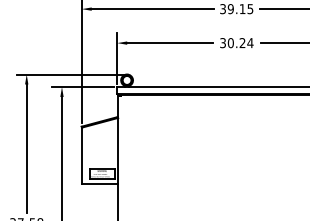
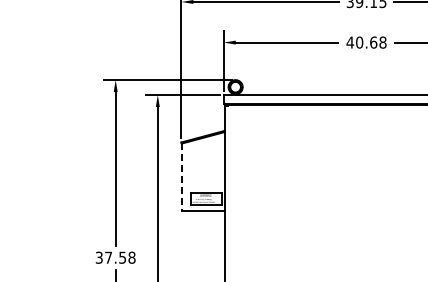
text: (236, 43) -> (366, 42), 30.24 -> 40.68
line: (82, 156) -> (182, 177), solid -> dashed

